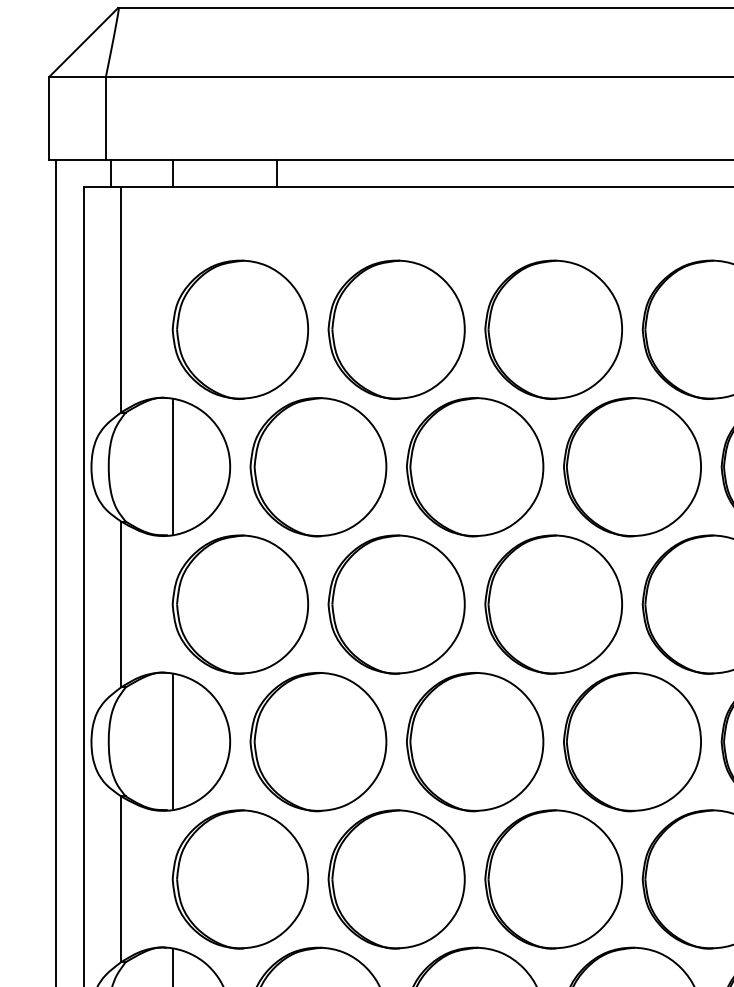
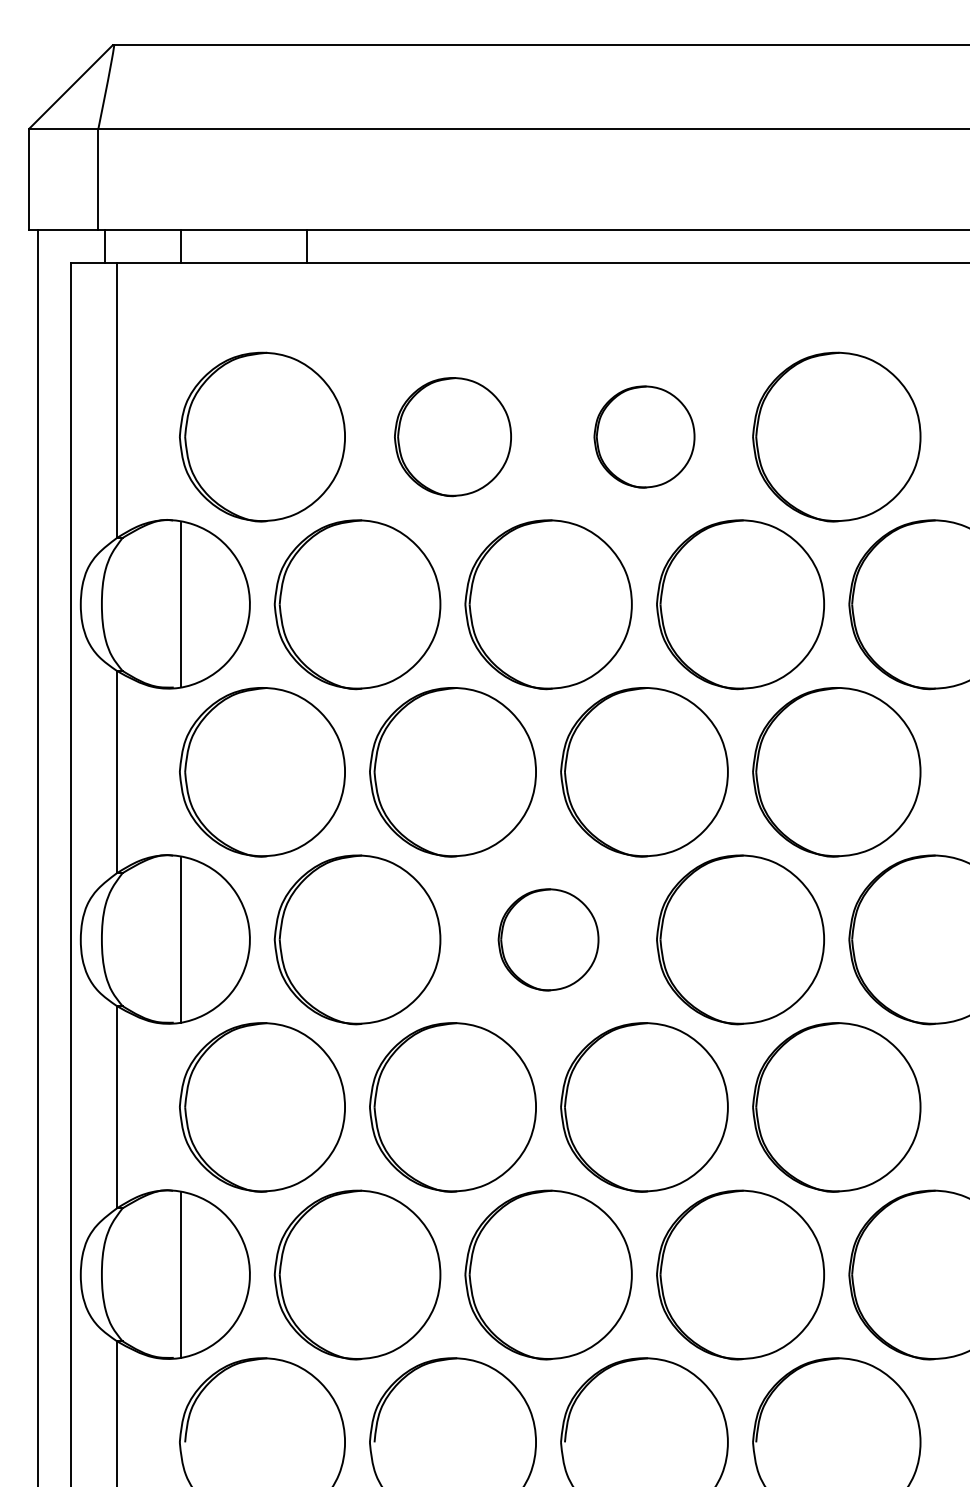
part: (396, 329) -> (452, 436), size x0.7
part: (553, 329) -> (644, 436), size x0.6
part: (475, 741) -> (548, 939), size x0.6

